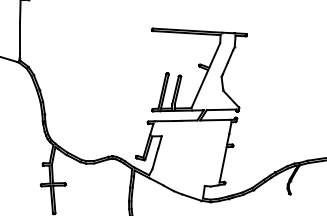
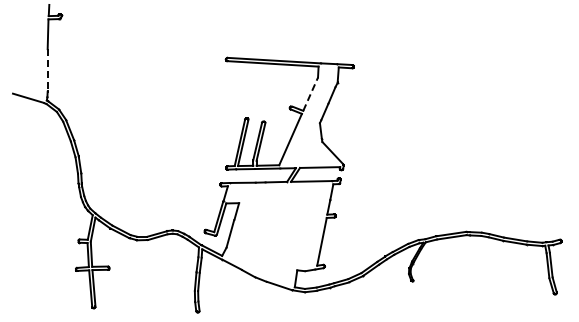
line: (19, 37) -> (47, 70), solid -> dashed
line: (214, 55) -> (310, 93), solid -> dashed

